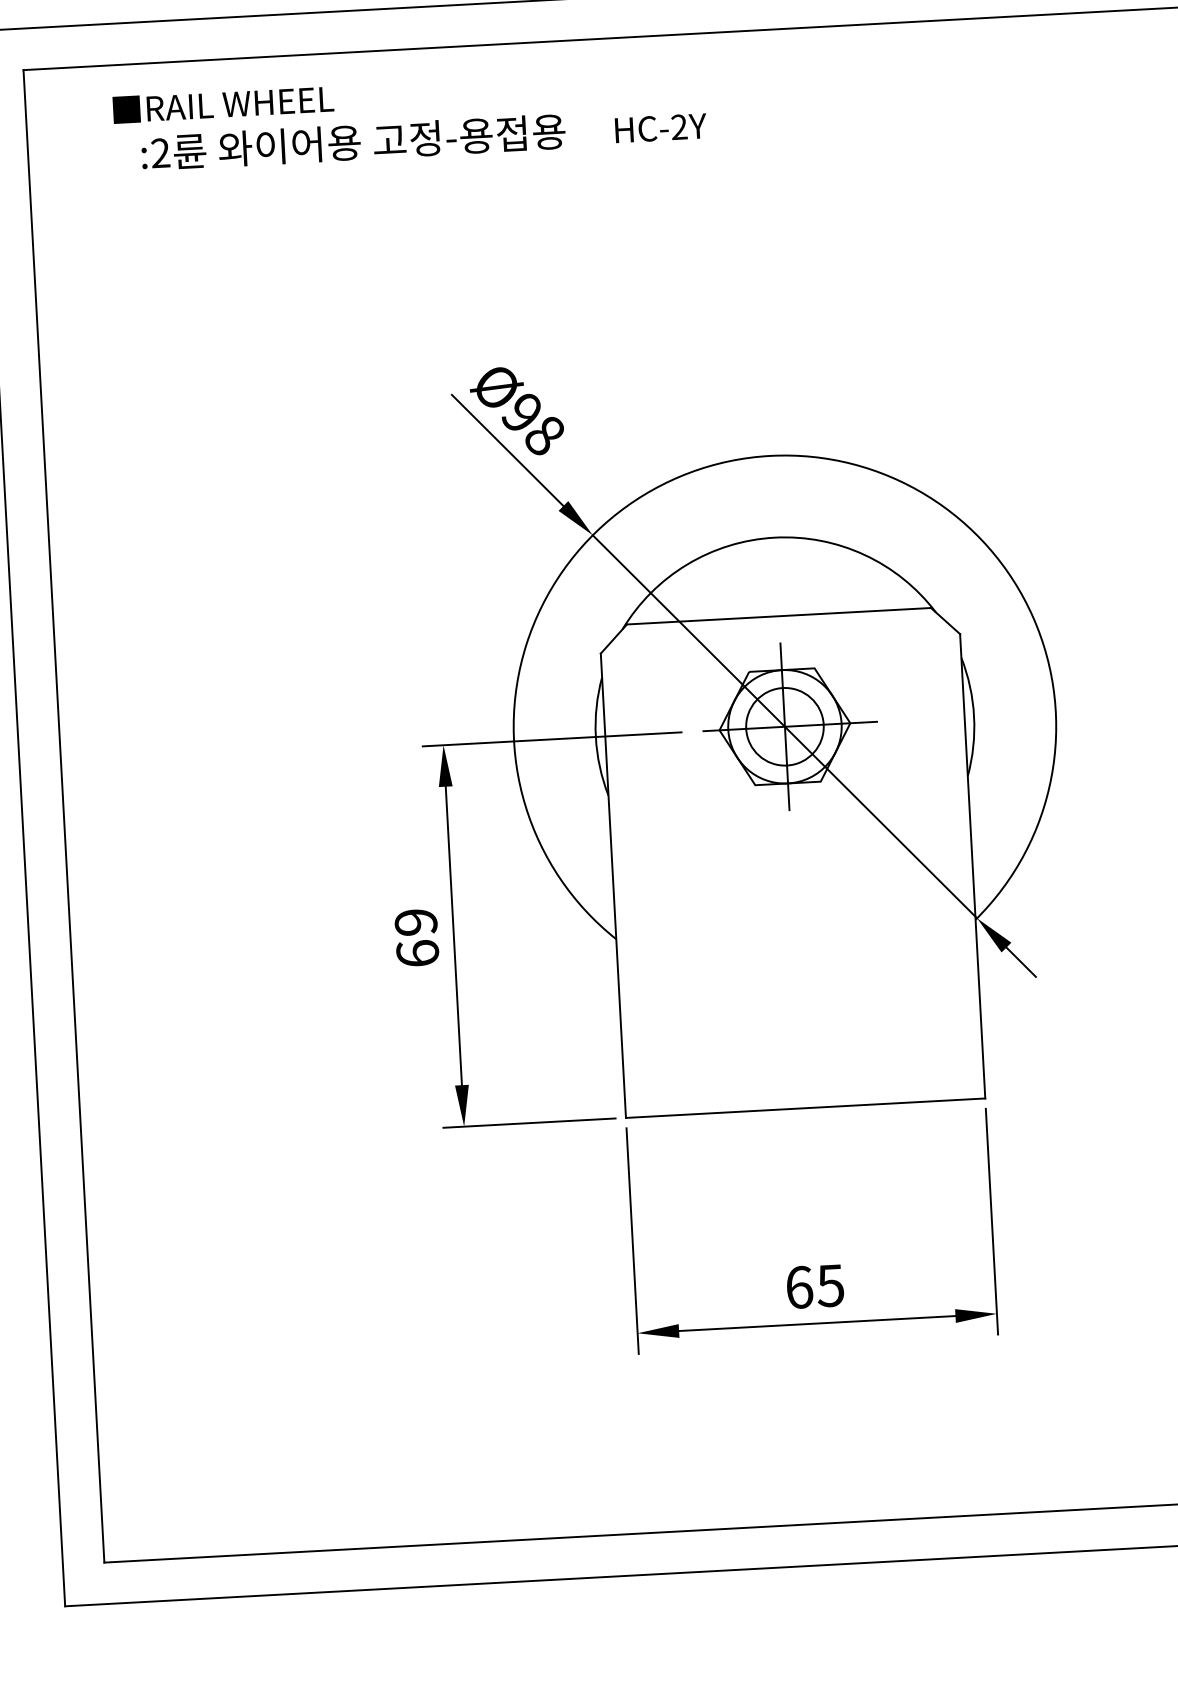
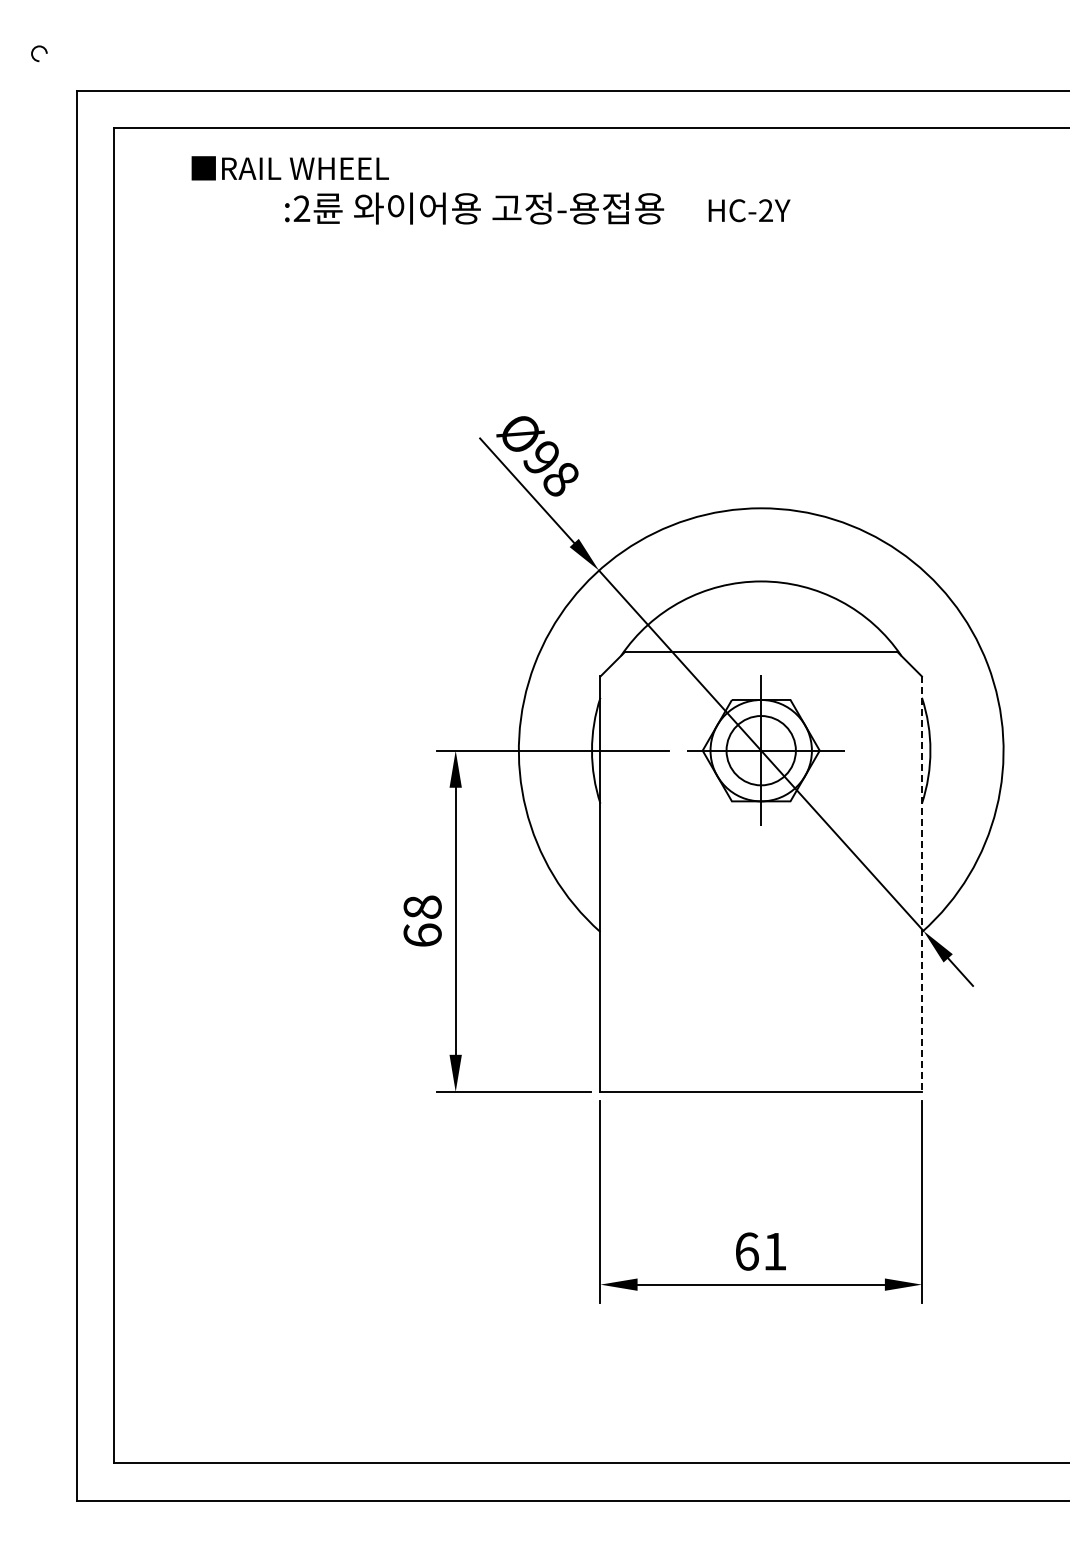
text: (423, 138) -> (537, 208), moved
line: (972, 866) -> (921, 884), solid -> dashed
text: (415, 921) -> (422, 906), 69 -> 68
text: (830, 1285) -> (774, 1251), 65 -> 61

